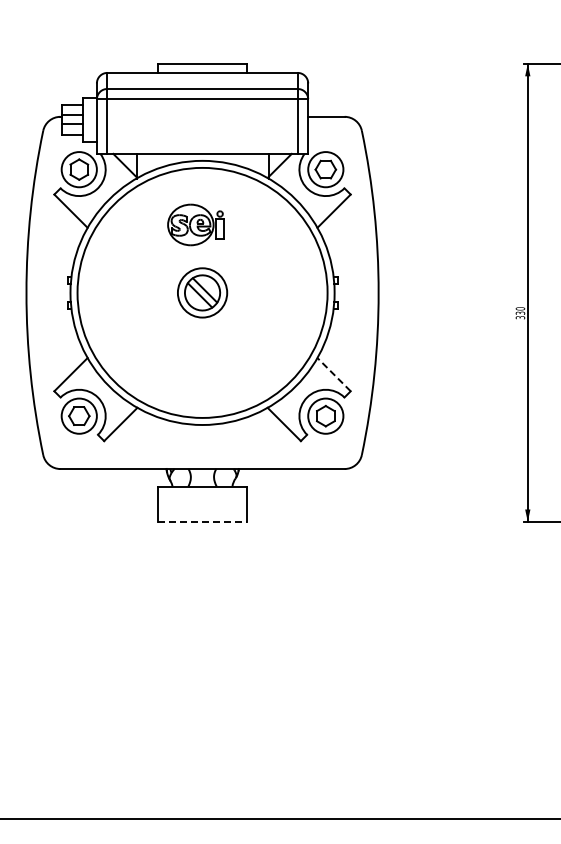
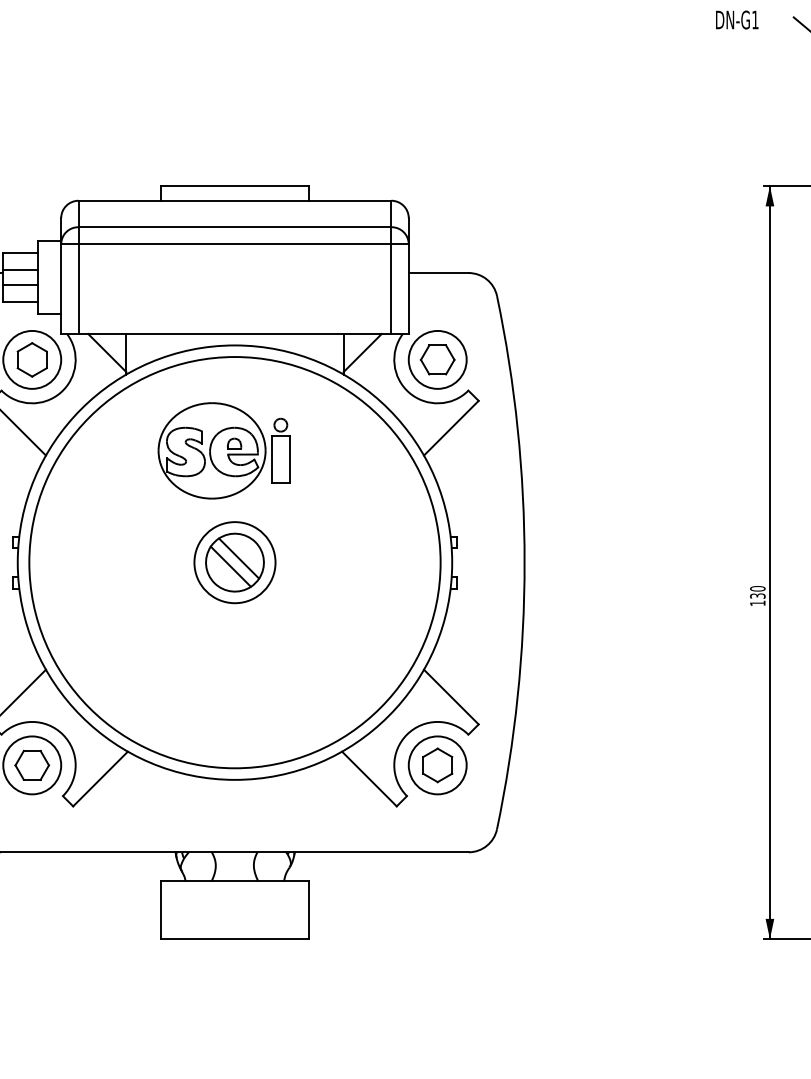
part: (195, 224) -> (223, 450), size x1.43
text: (520, 317) -> (757, 603), 330 -> 130
line: (334, 374) -> (451, 696), dashed -> solid
line: (202, 521) -> (234, 938), dashed -> solid

